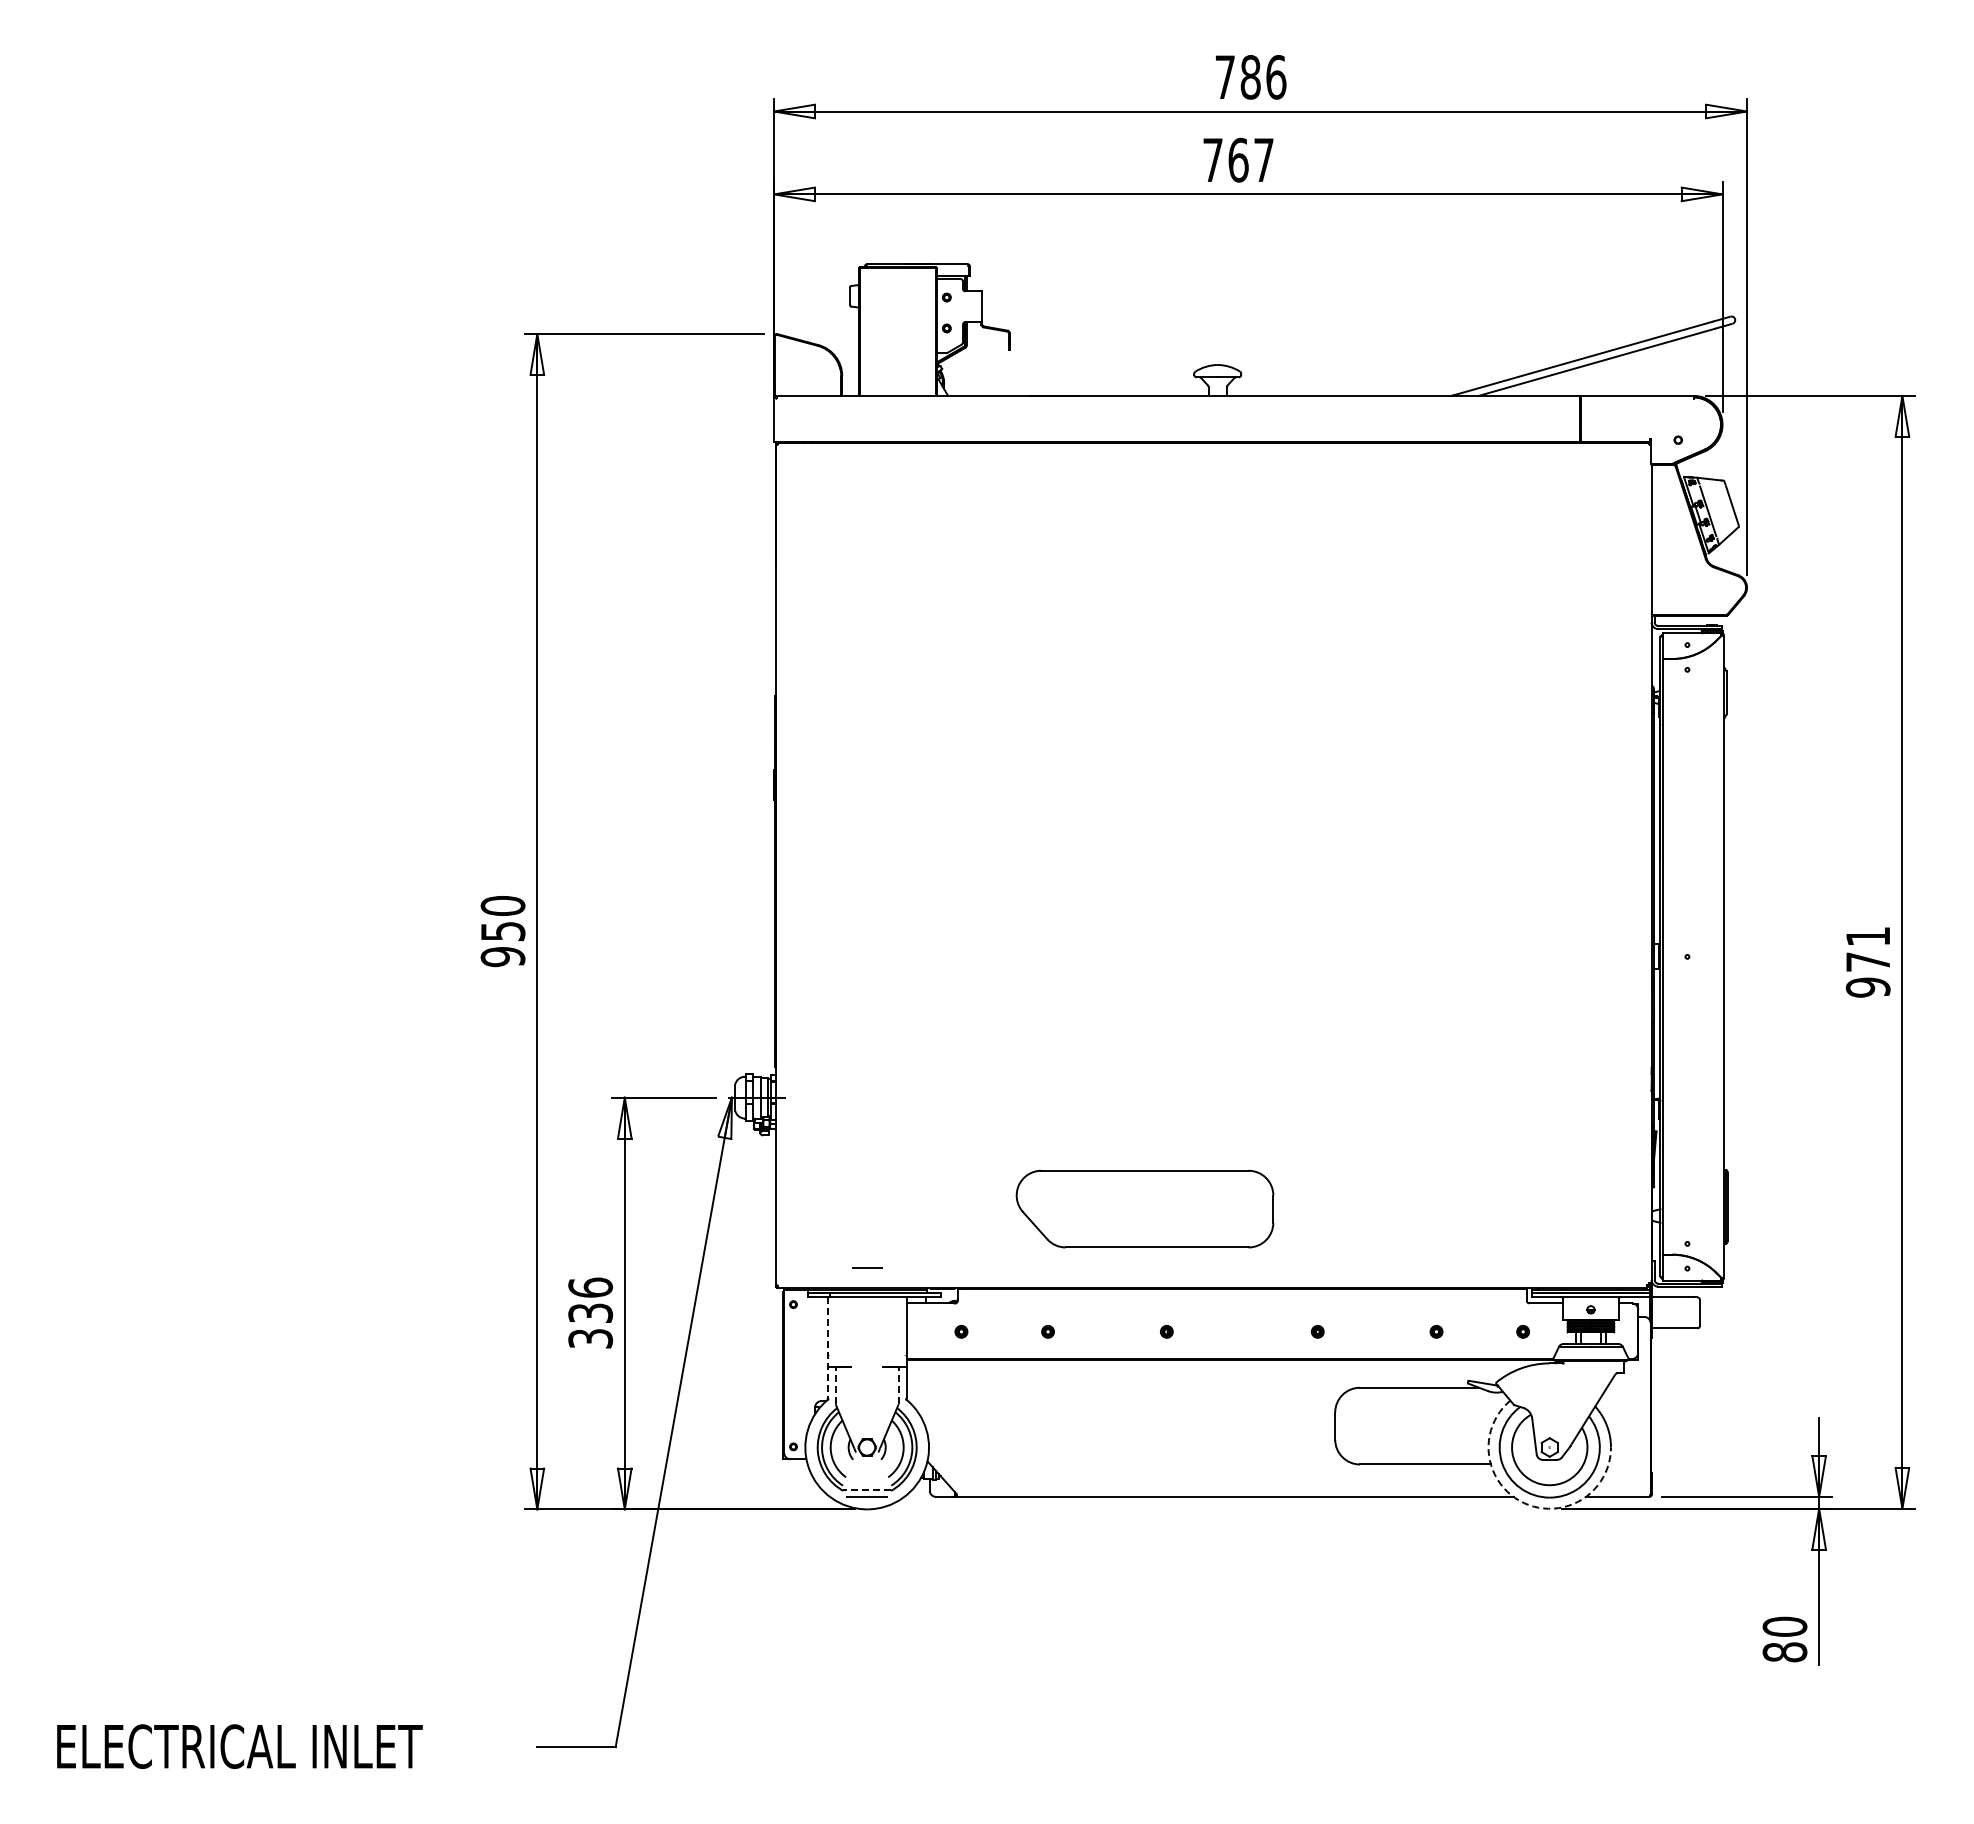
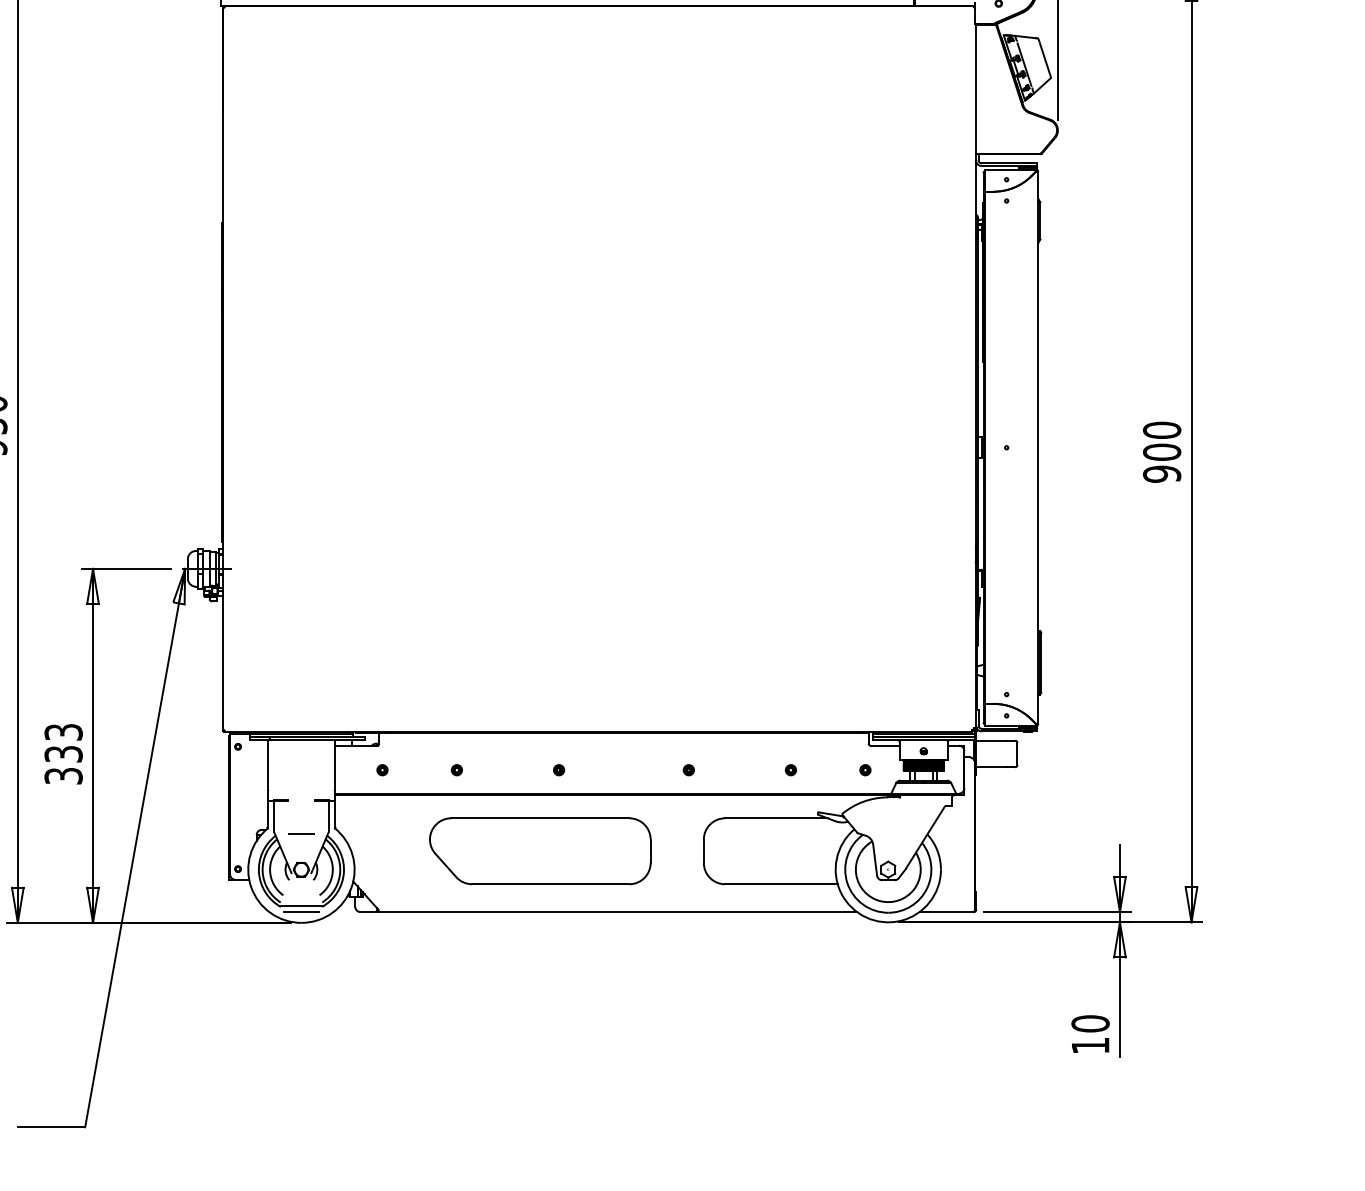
text: (1867, 949) -> (1161, 441), 971 -> 900
part: (1144, 1208) -> (539, 850), moved
line: (867, 1267) -> (301, 832), moved
text: (590, 1287) -> (63, 732), 336 -> 333
line: (827, 1347) -> (267, 783), dashed -> solid
line: (835, 1385) -> (274, 816), dashed -> solid
line: (898, 1385) -> (328, 816), dashed -> solid
line: (867, 1489) -> (301, 905), dashed -> solid
arc: (1523, 1503) -> (865, 917), dashed -> solid
text: (1784, 1652) -> (1090, 1045), 80 -> 10

